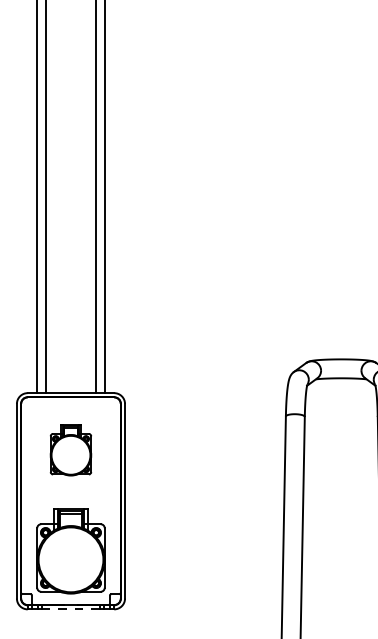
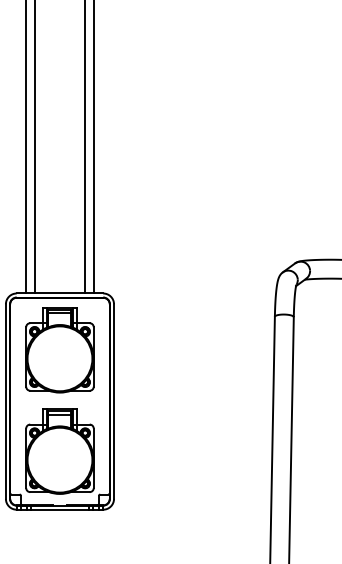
part: (70, 450) -> (59, 350), size x1.67
line: (70, 609) -> (59, 509), dashed -> solid

